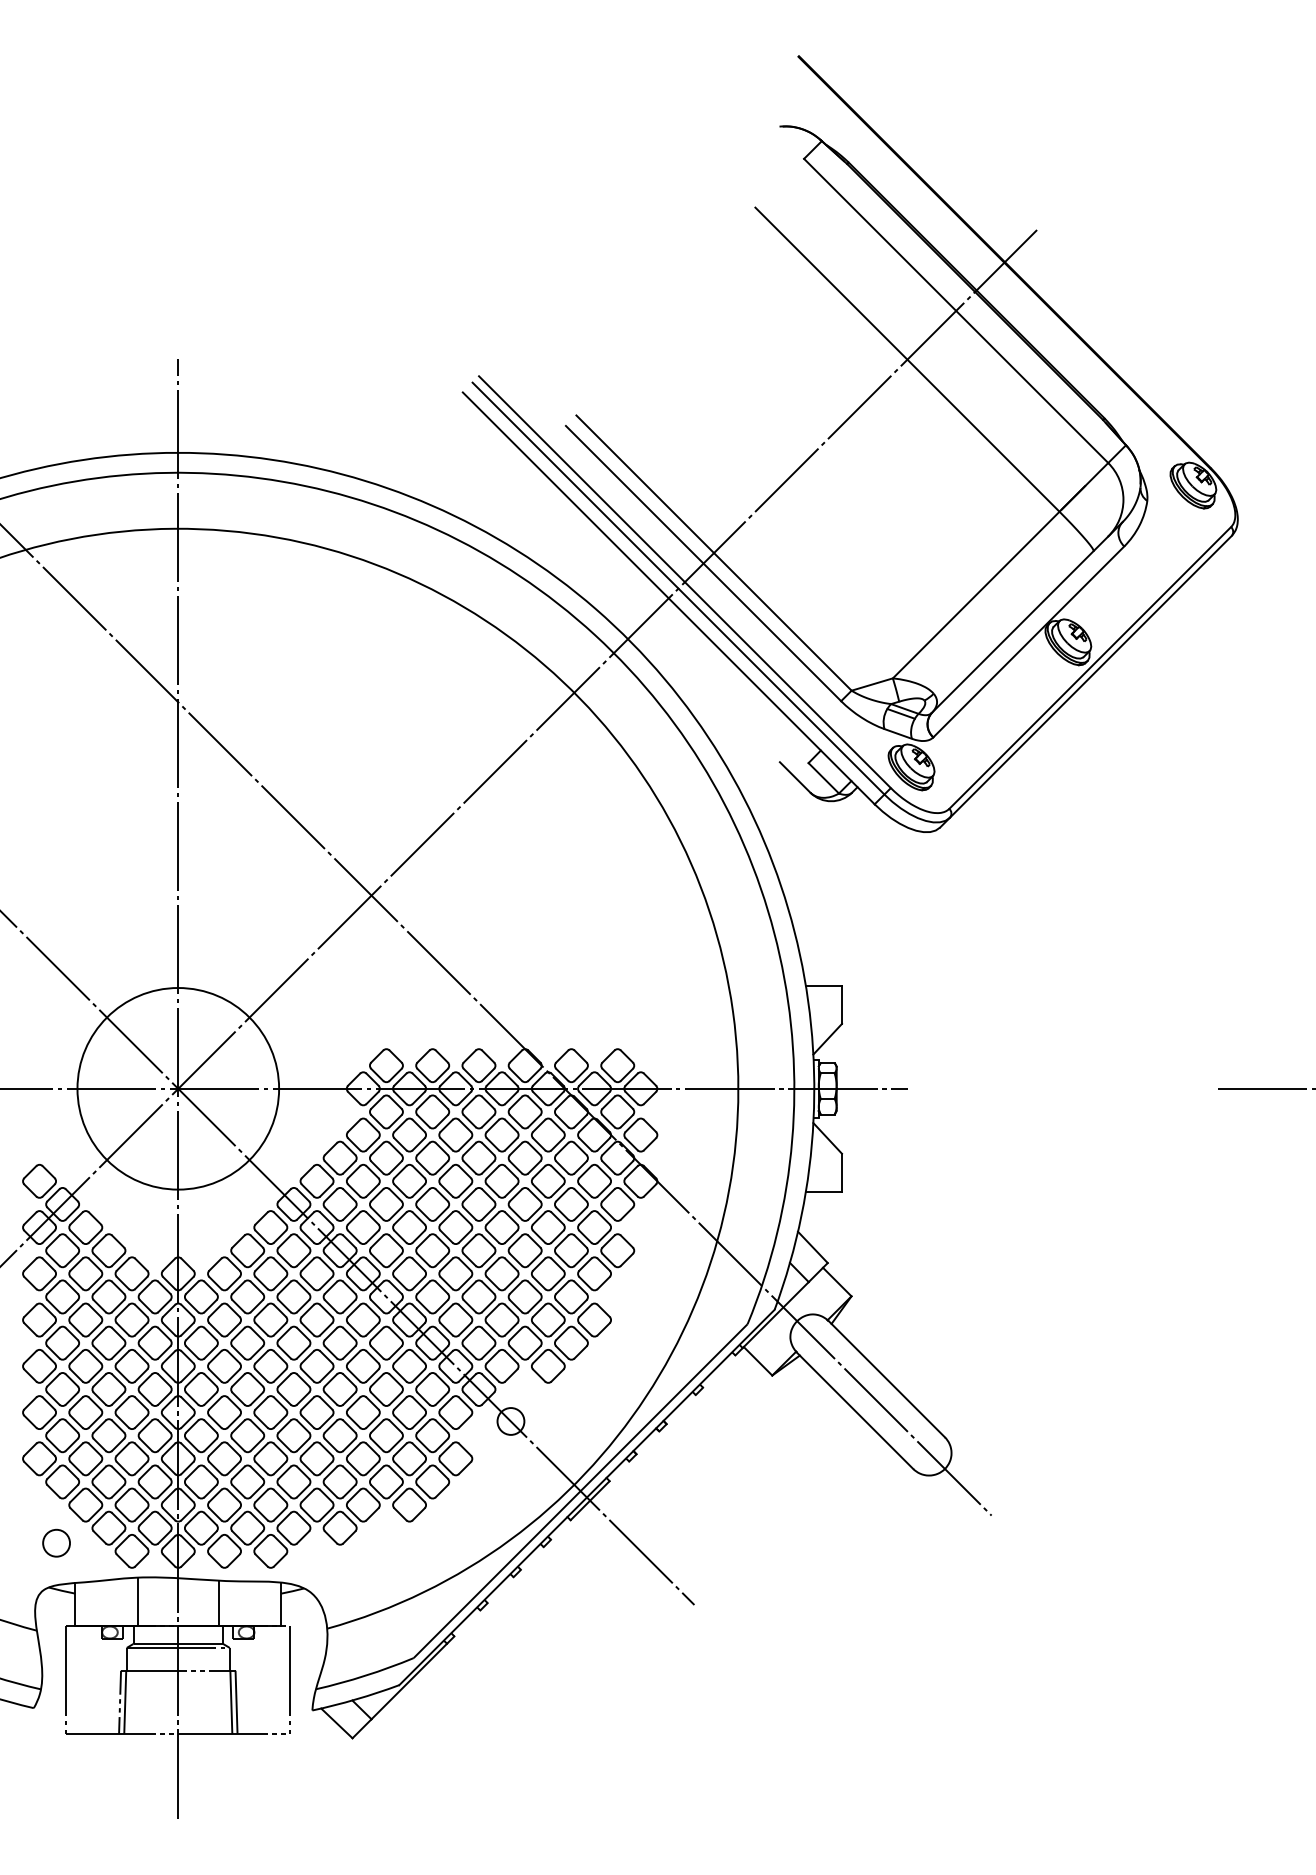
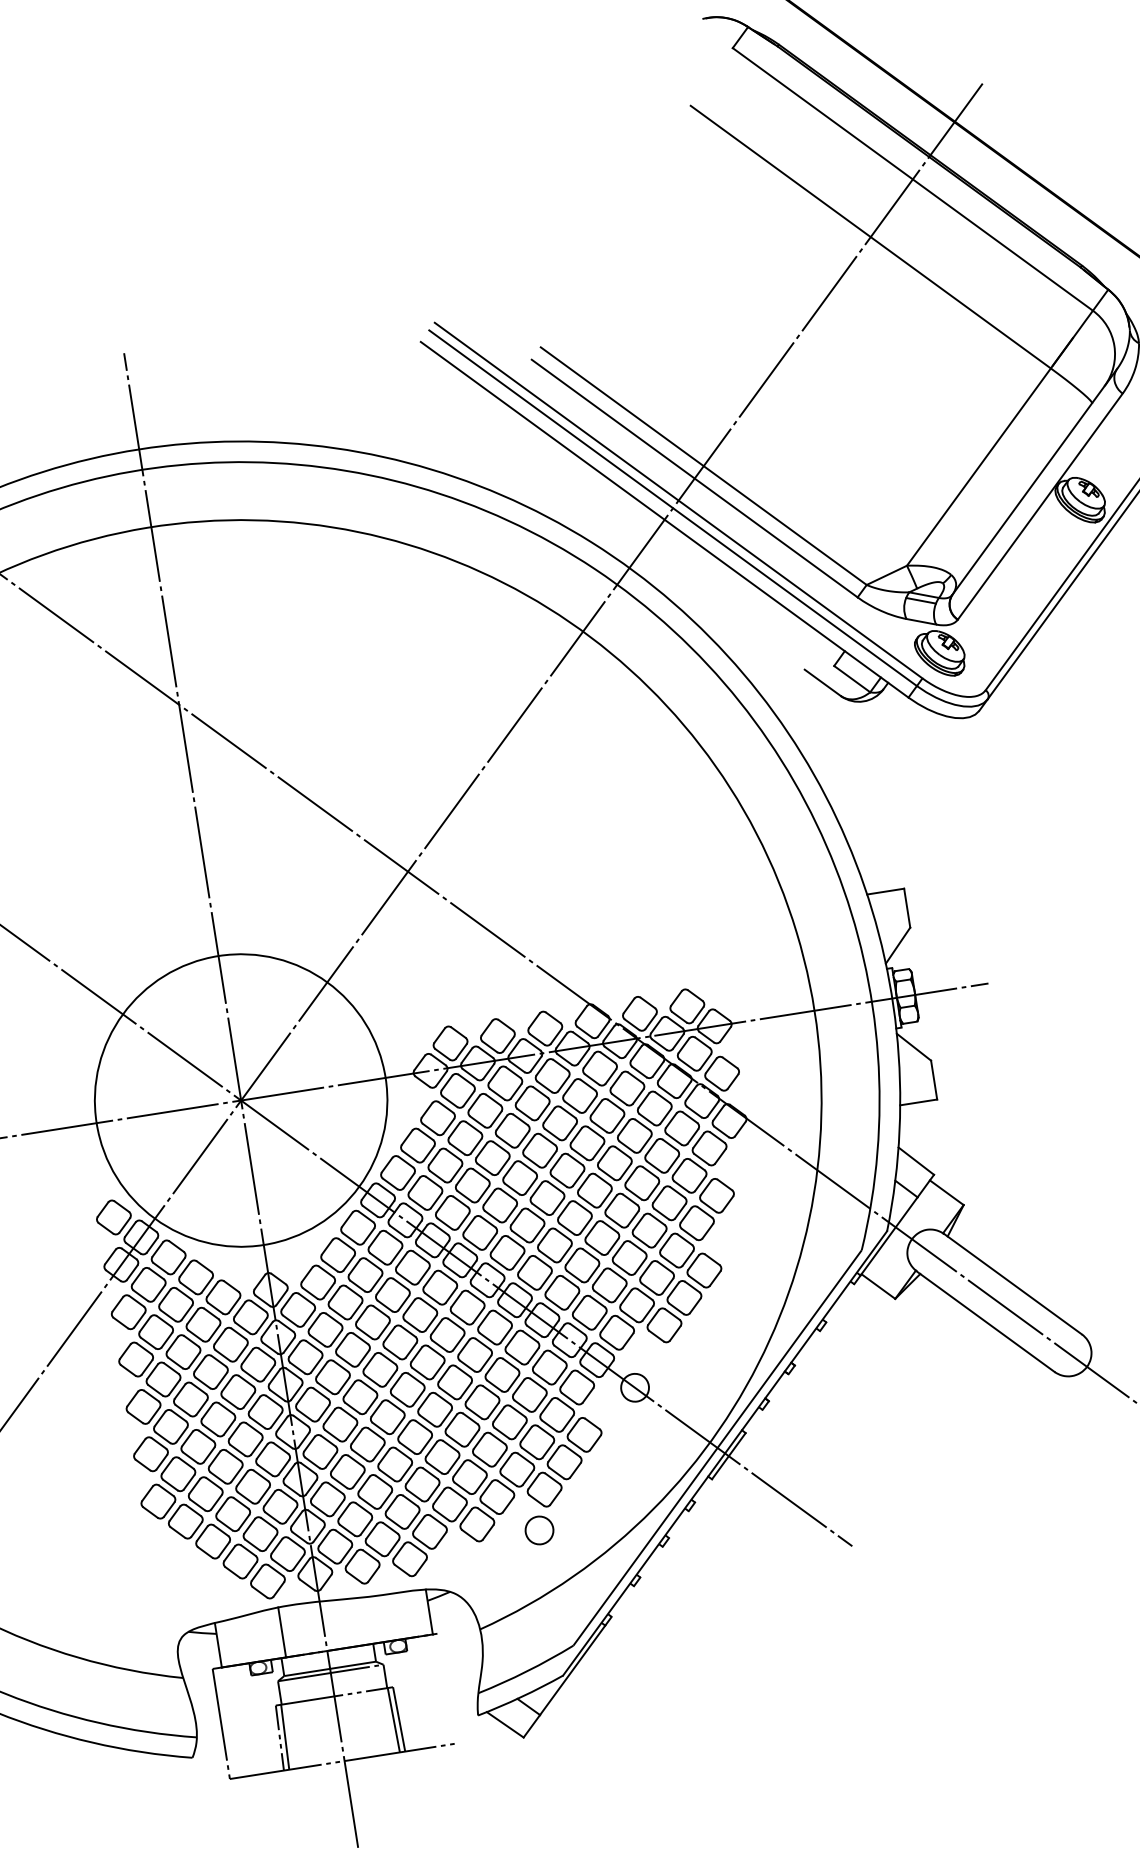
circle: (178, 1088) -> (241, 1100), size x1.4
circle: (56, 1542) -> (539, 1529), moved
line: (218, 1603) -> (364, 1621), removed
line: (290, 1679) -> (450, 1687), removed

